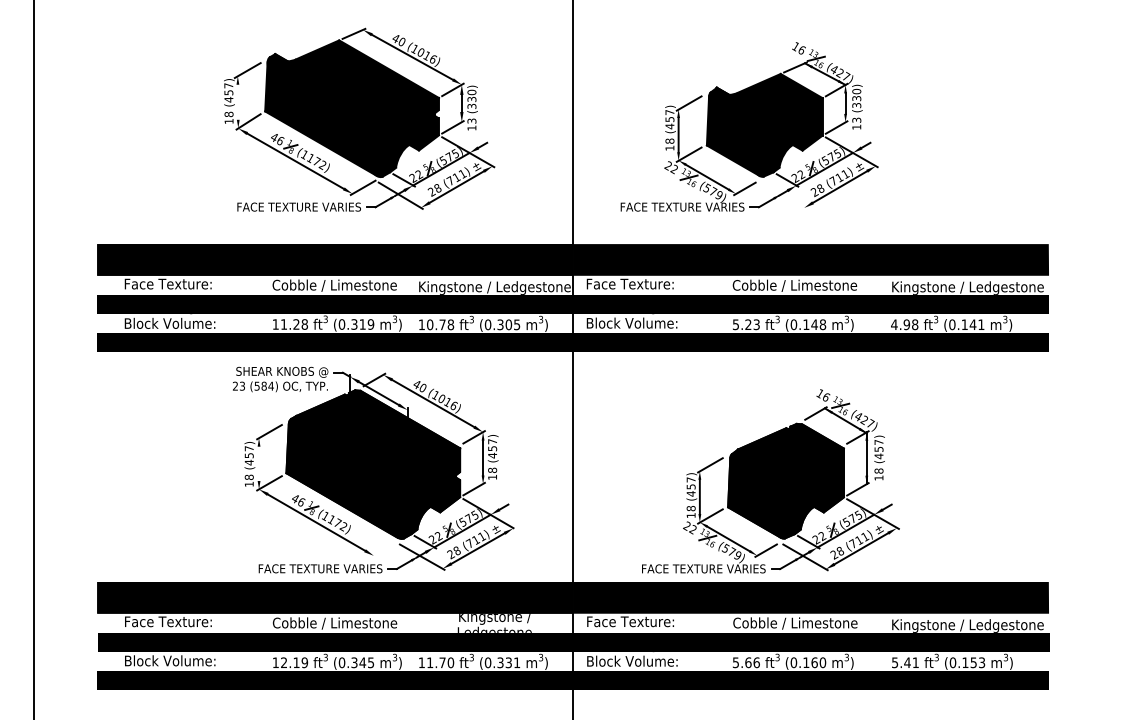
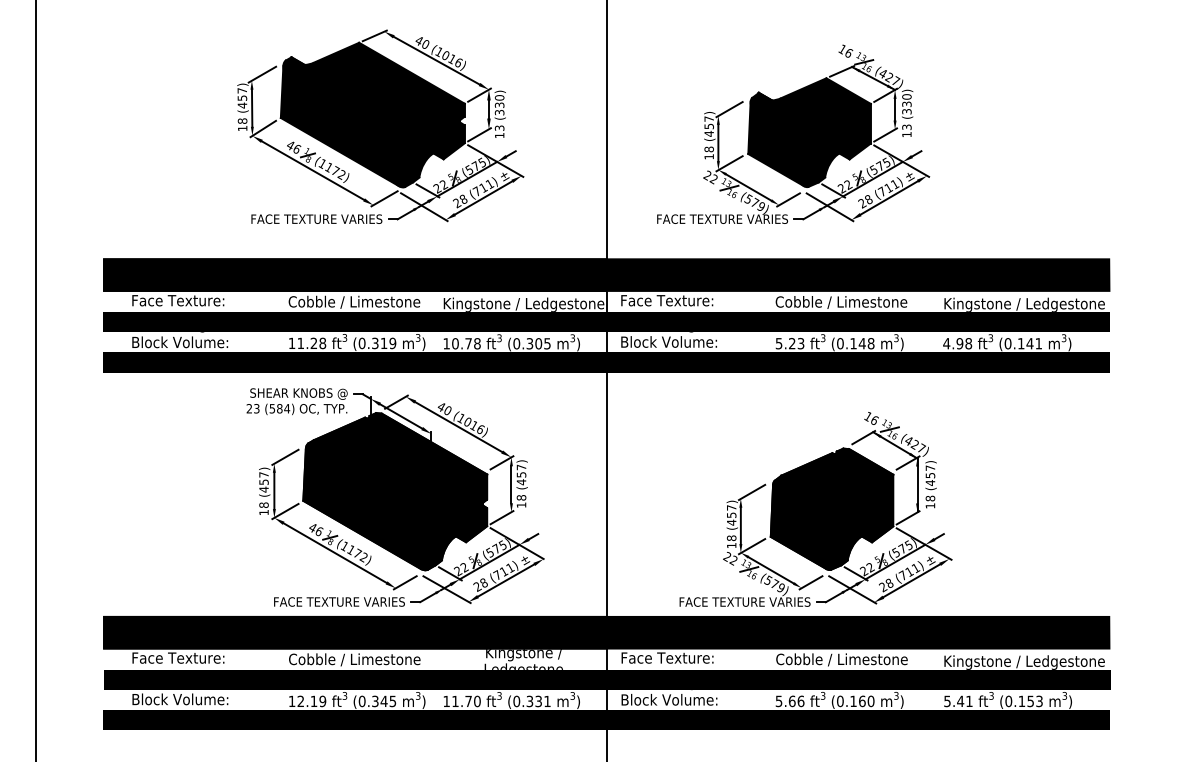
line: (237, 101) -> (251, 107), added
line: (784, 195) -> (830, 206), added
line: (259, 463) -> (274, 490), added
line: (382, 550) -> (405, 582), added

